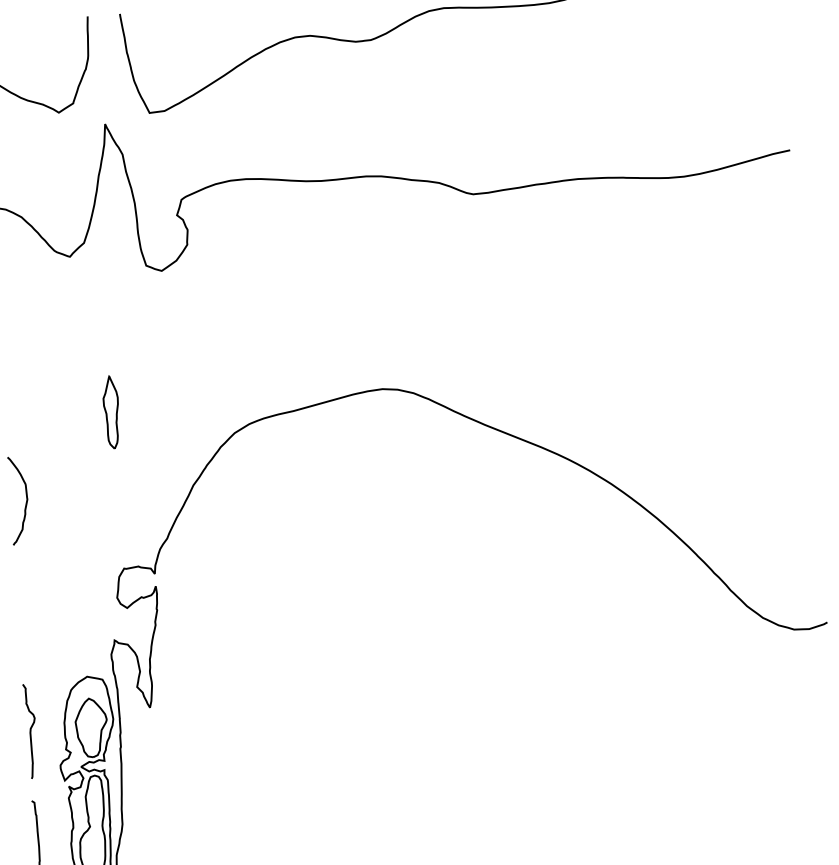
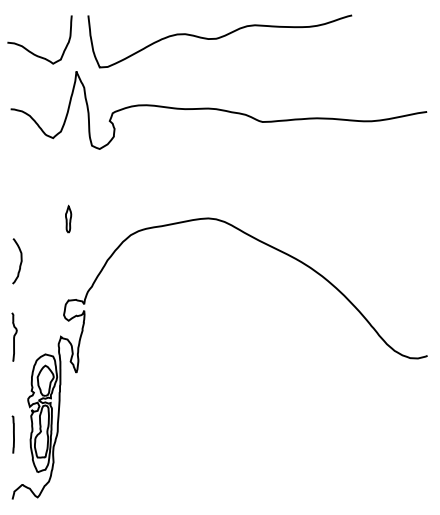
part: (111, 410) -> (68, 218), size x0.71
curve: (31, 729) -> (14, 336), moved

